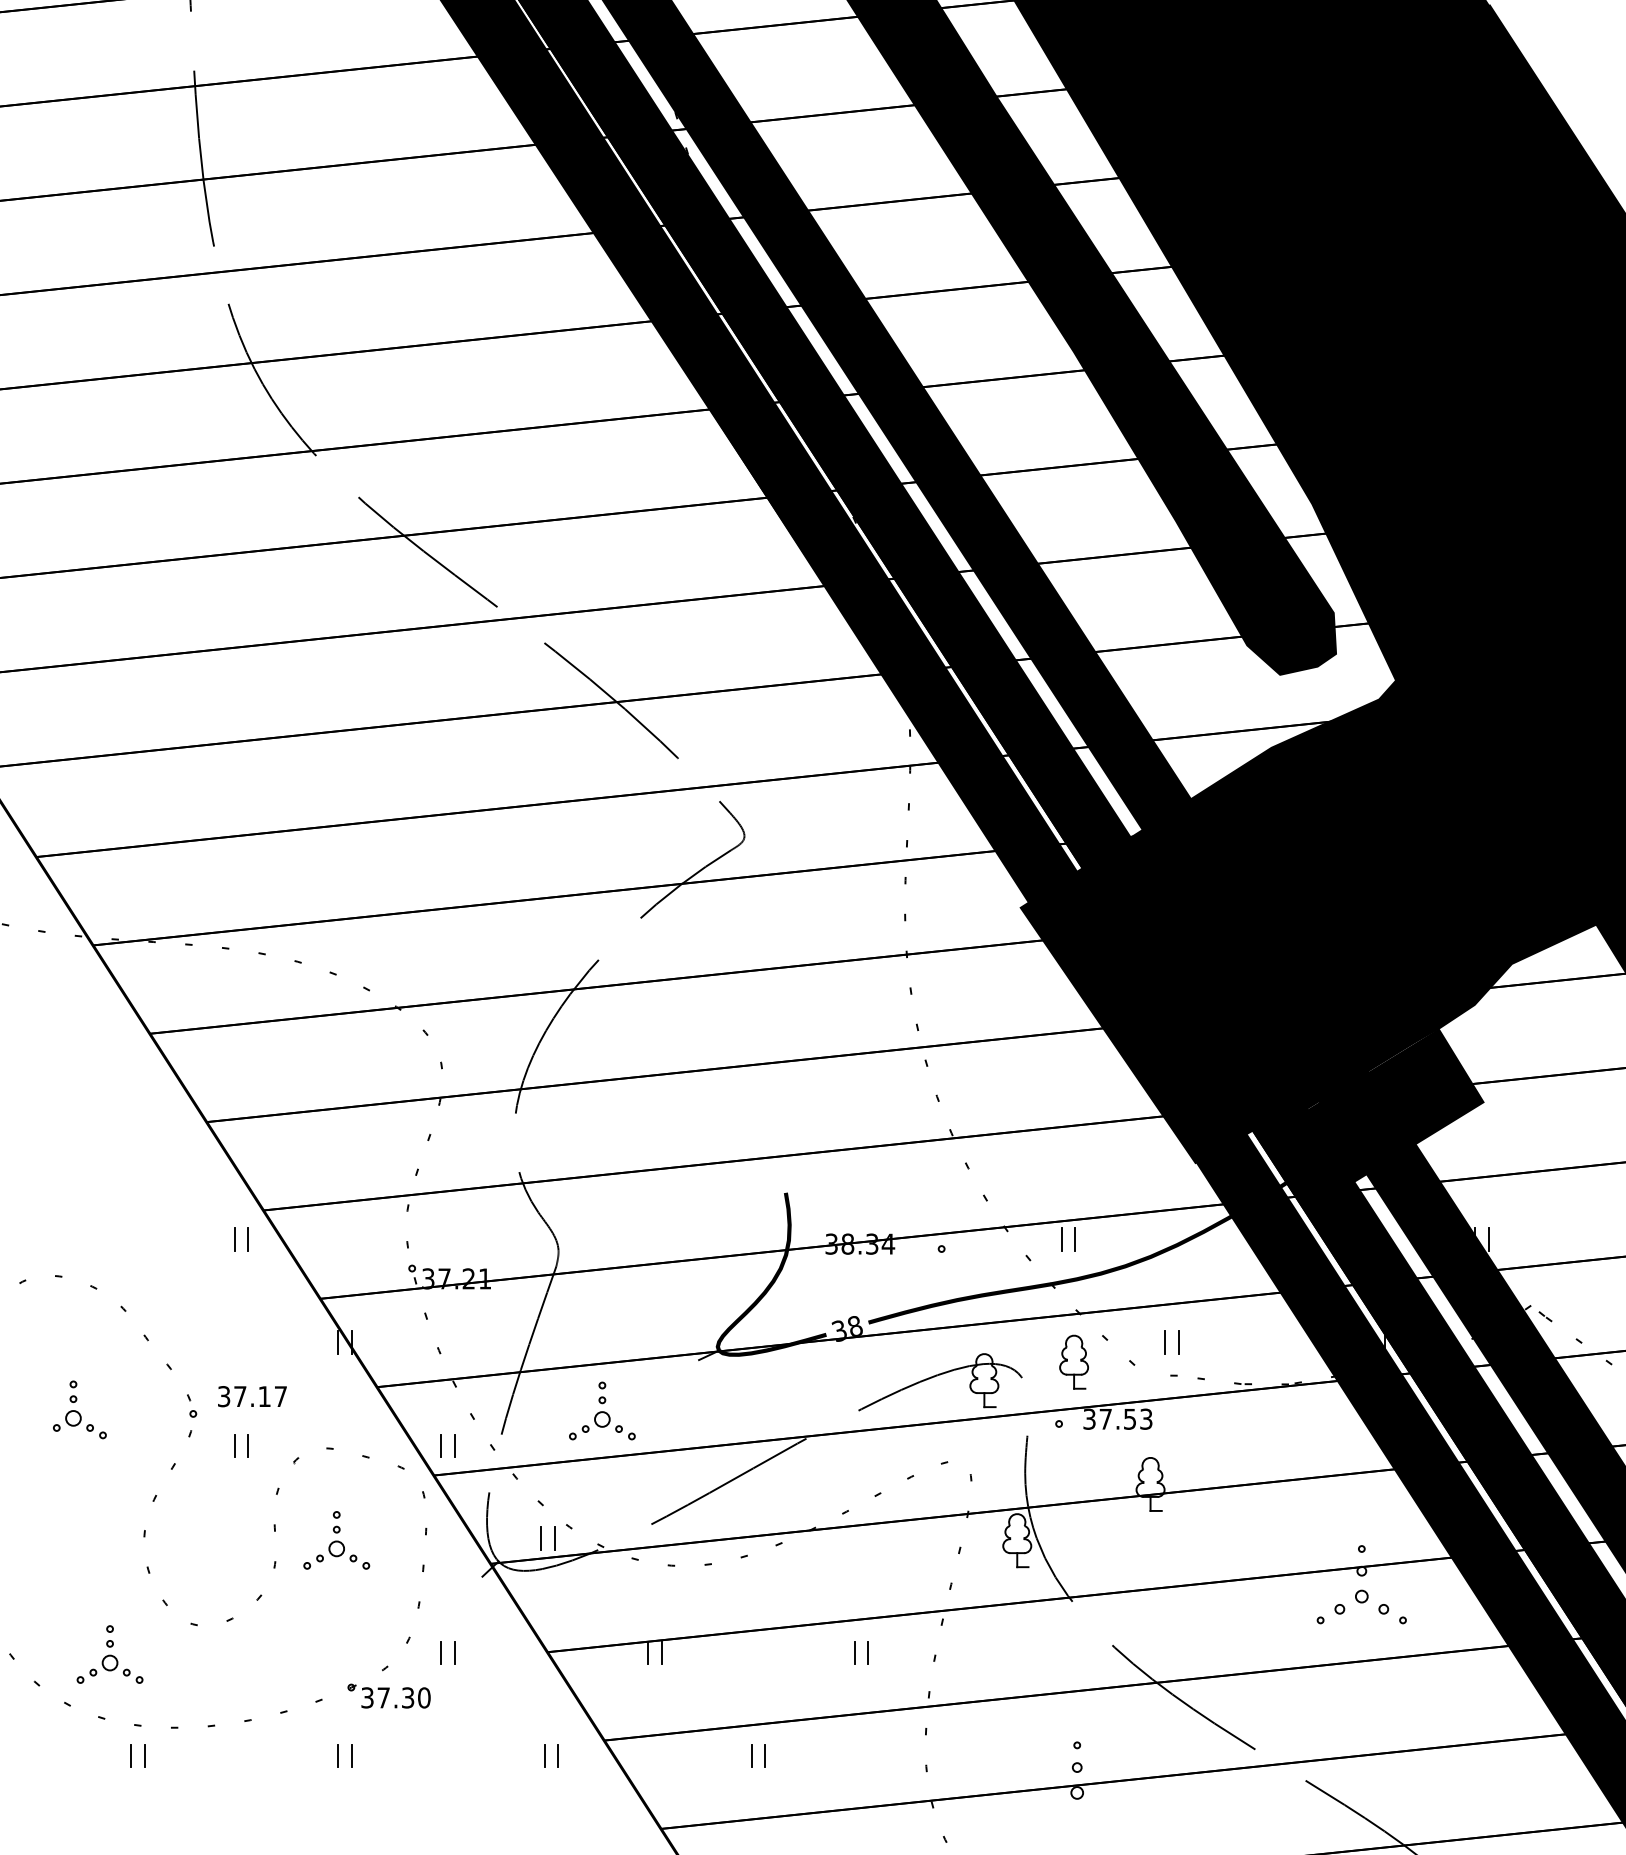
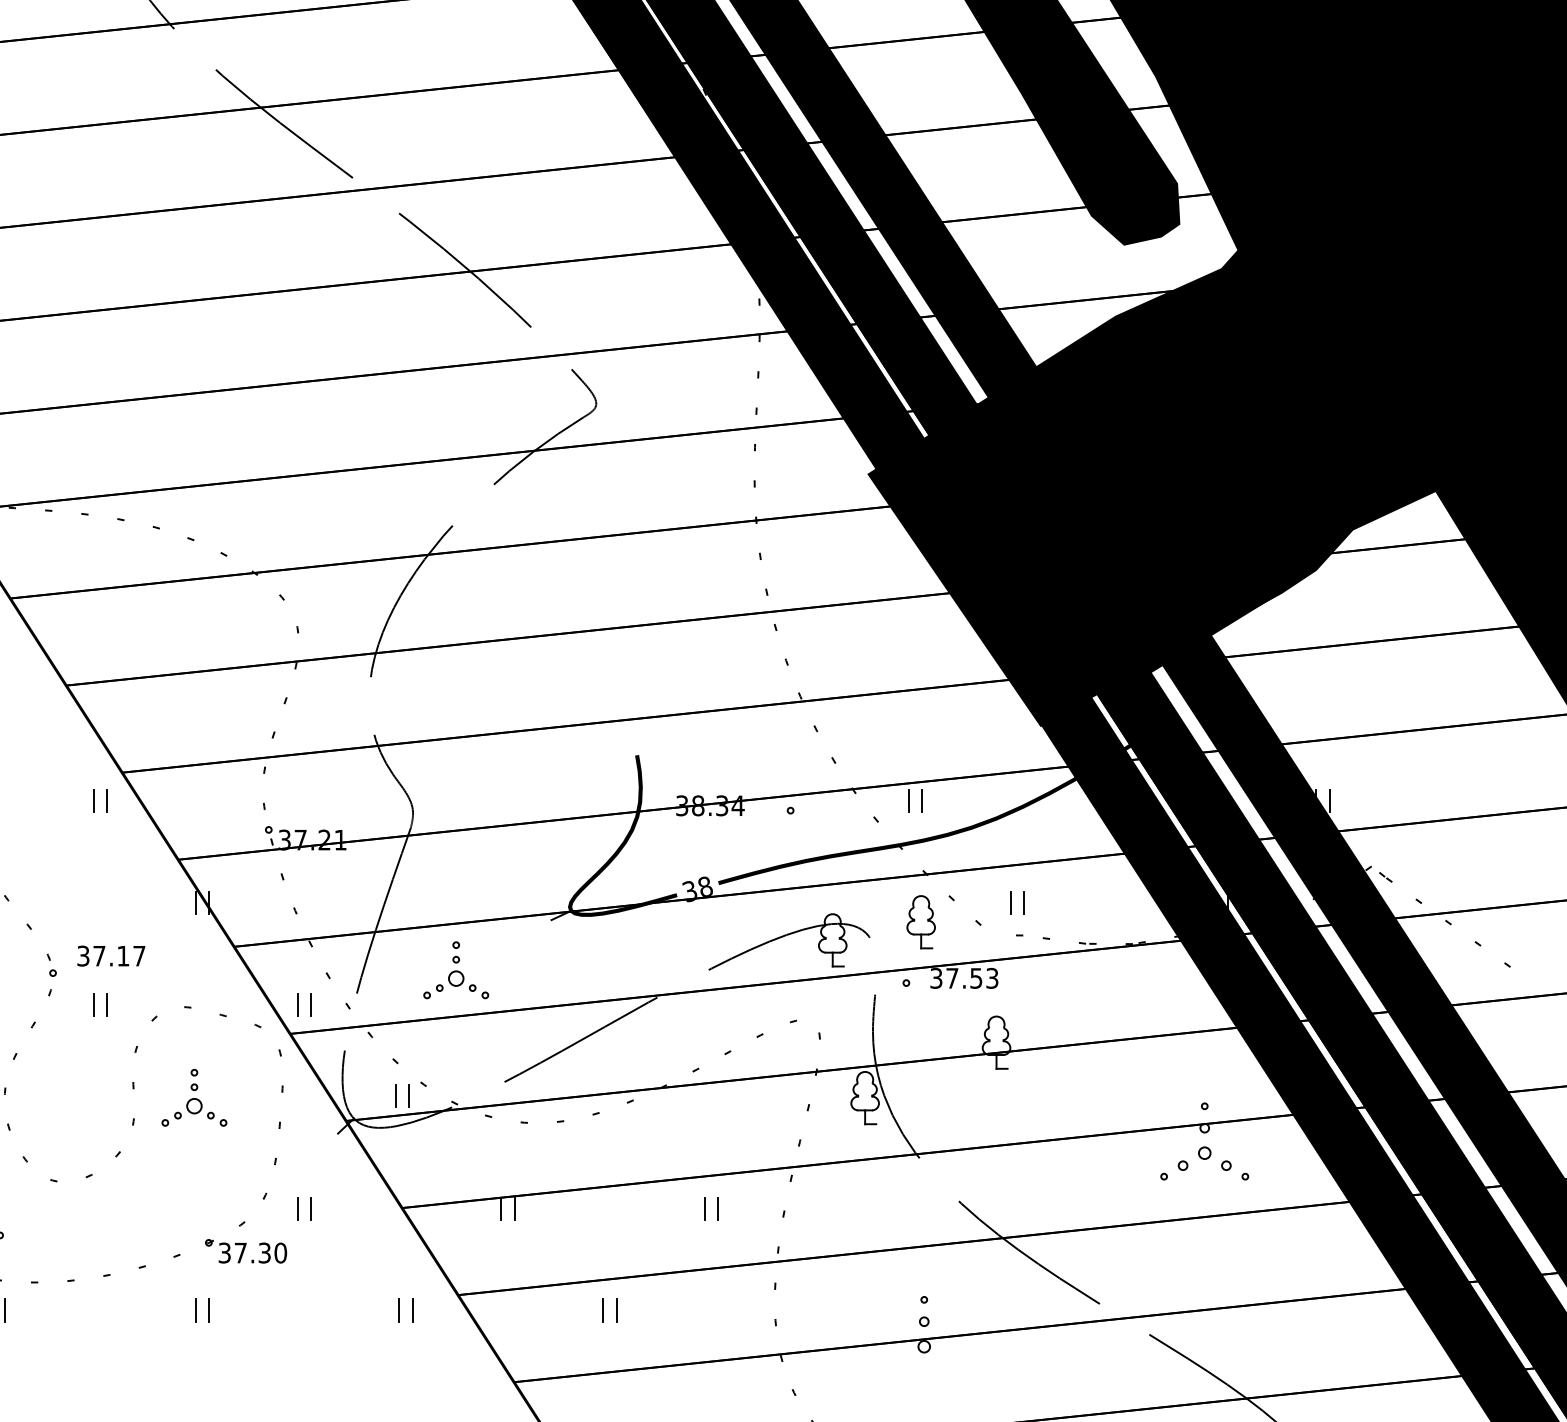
fill: (1379, 1115) -> (1222, 679), removed

